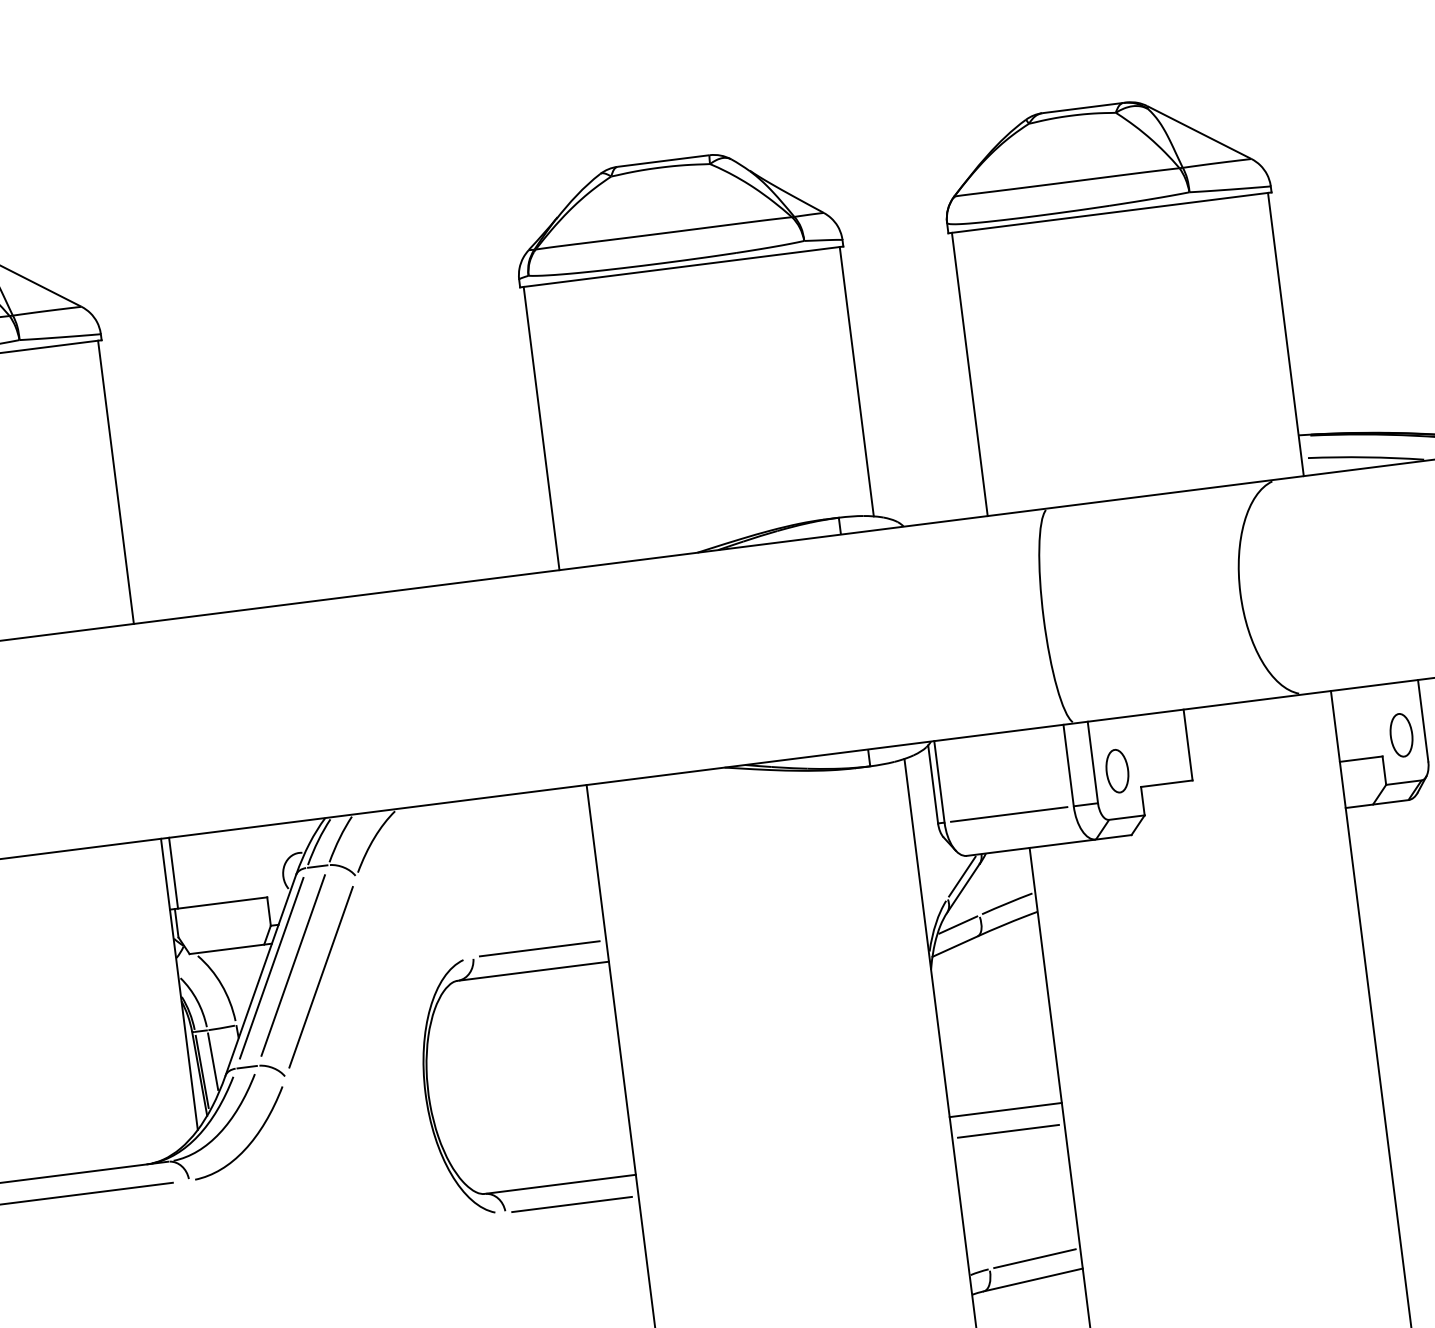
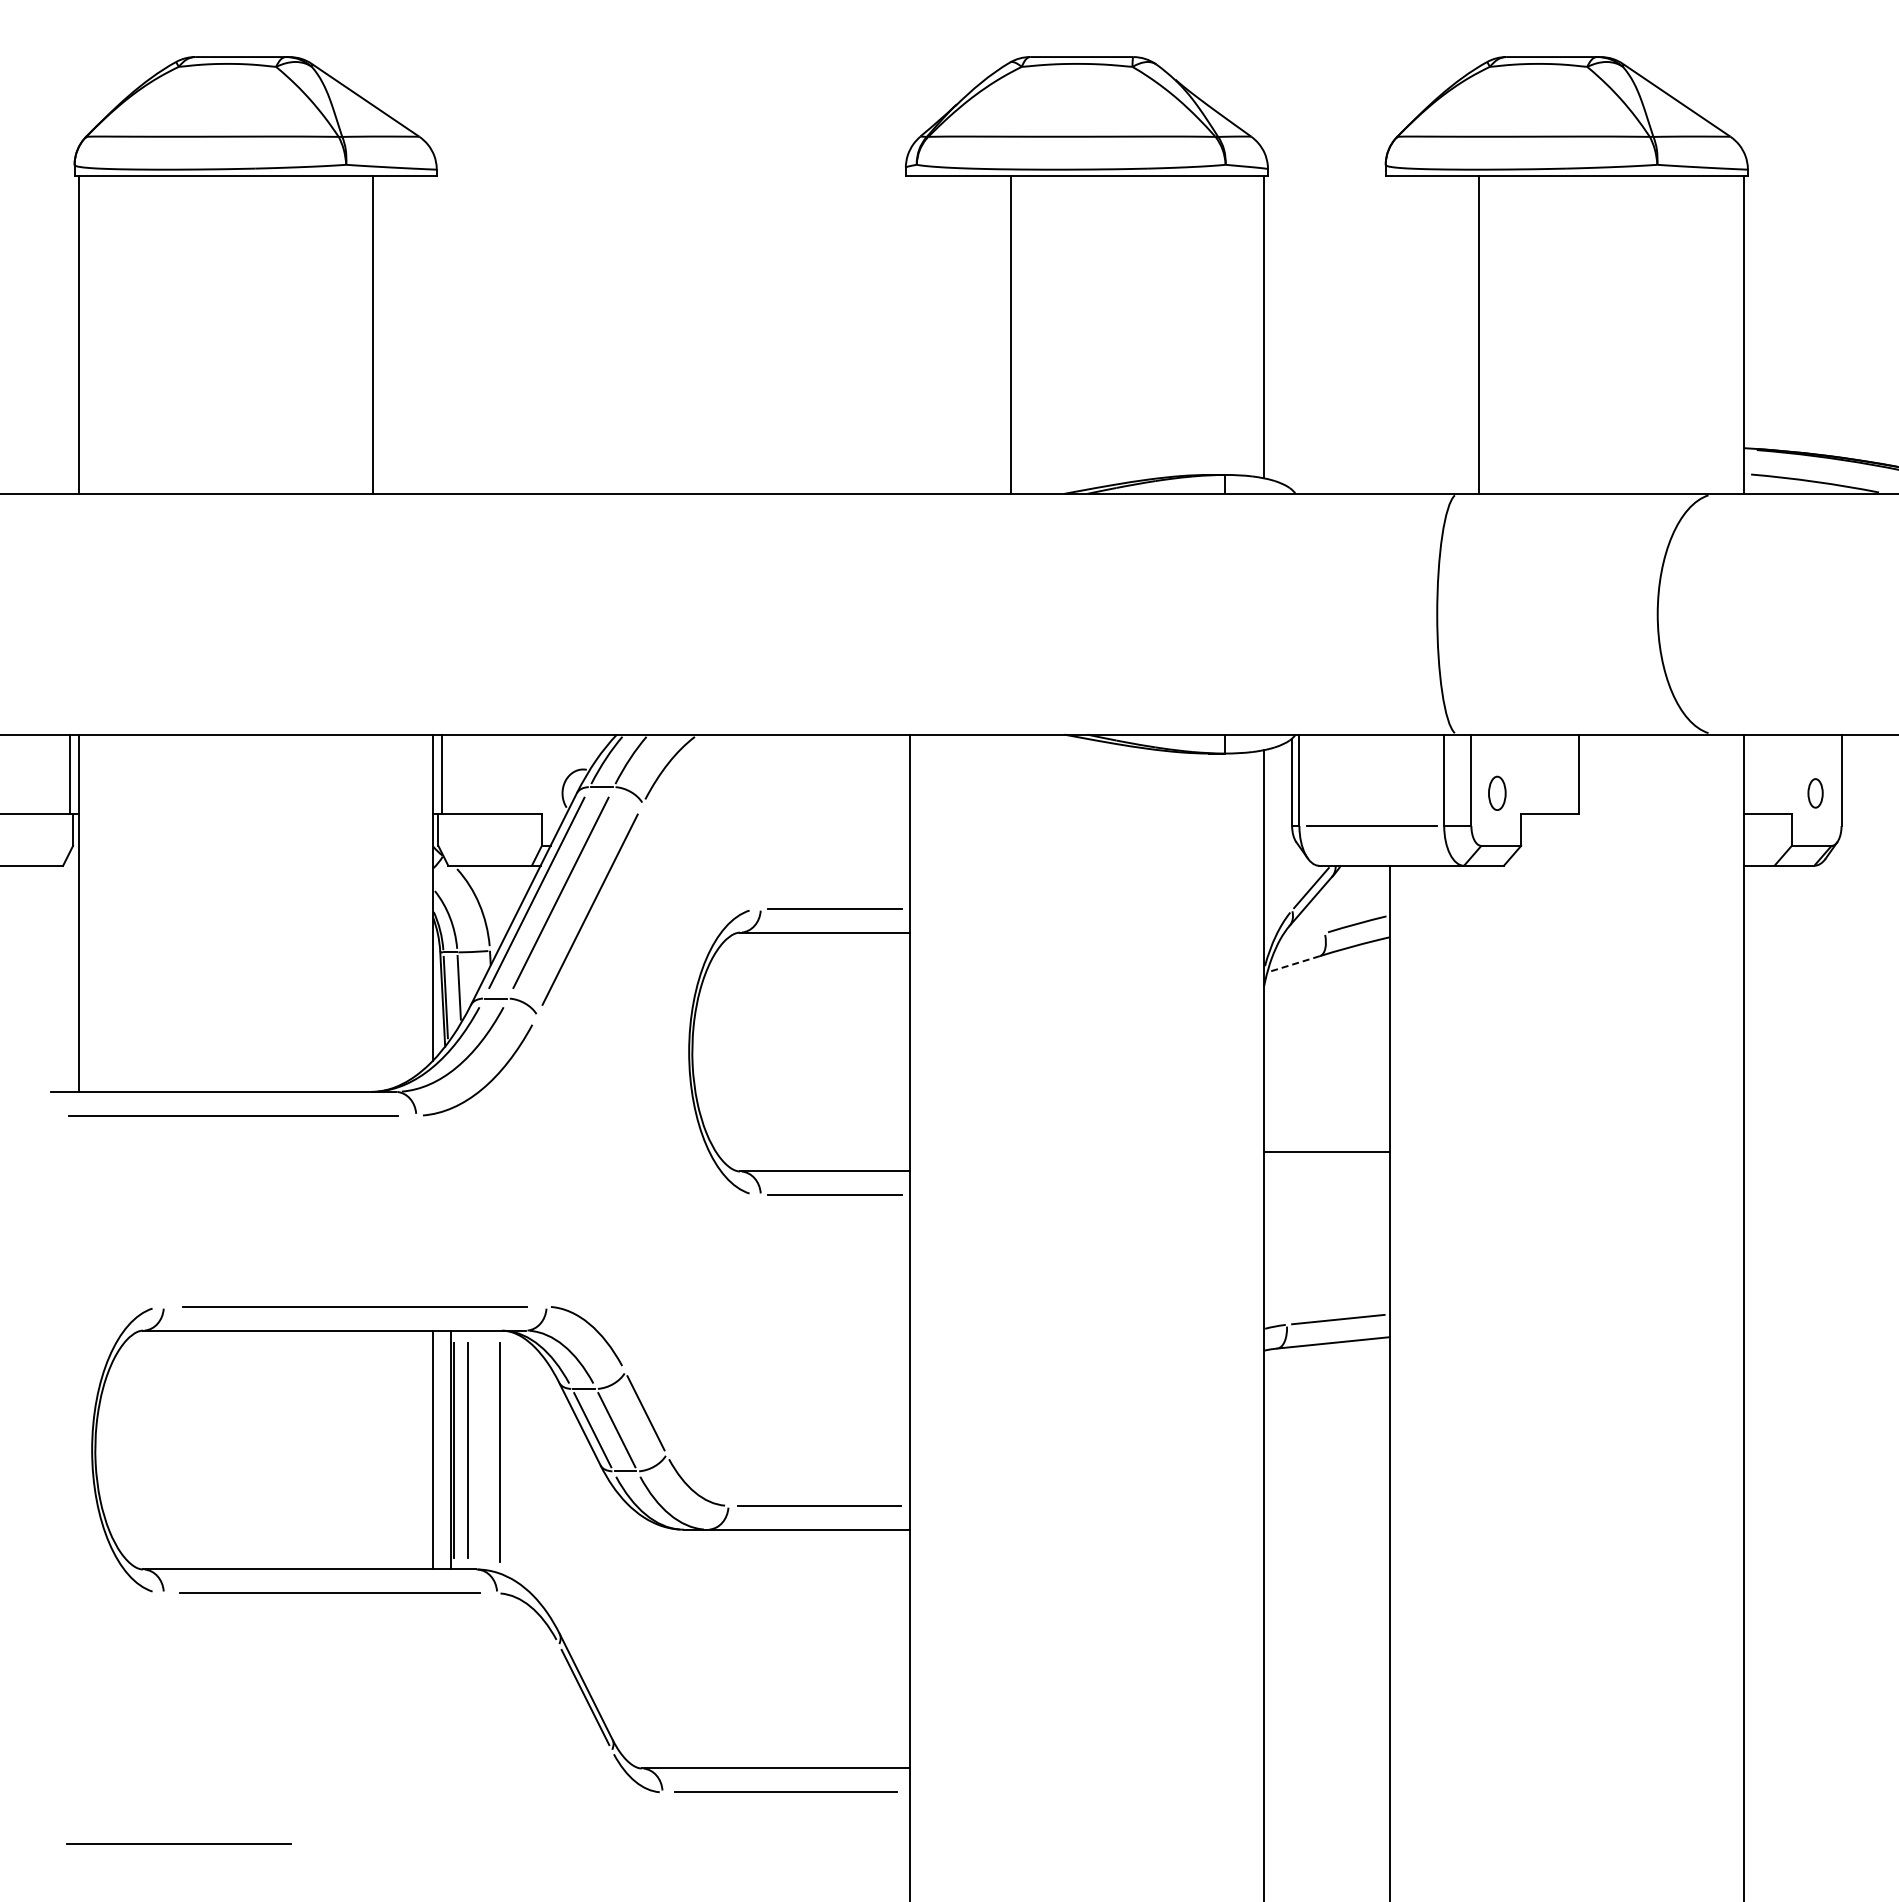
line: (969, 373) -> (1478, 334), moved
line: (541, 428) -> (1010, 334), moved
line: (115, 481) -> (372, 334), moved
part: (1401, 735) -> (1815, 793), size x0.6
part: (1117, 771) -> (1497, 793), size x0.7
line: (958, 924) -> (1300, 940), removed
line: (954, 946) -> (1293, 964), solid -> dashed
line: (1008, 1131) -> (1326, 1175), removed

